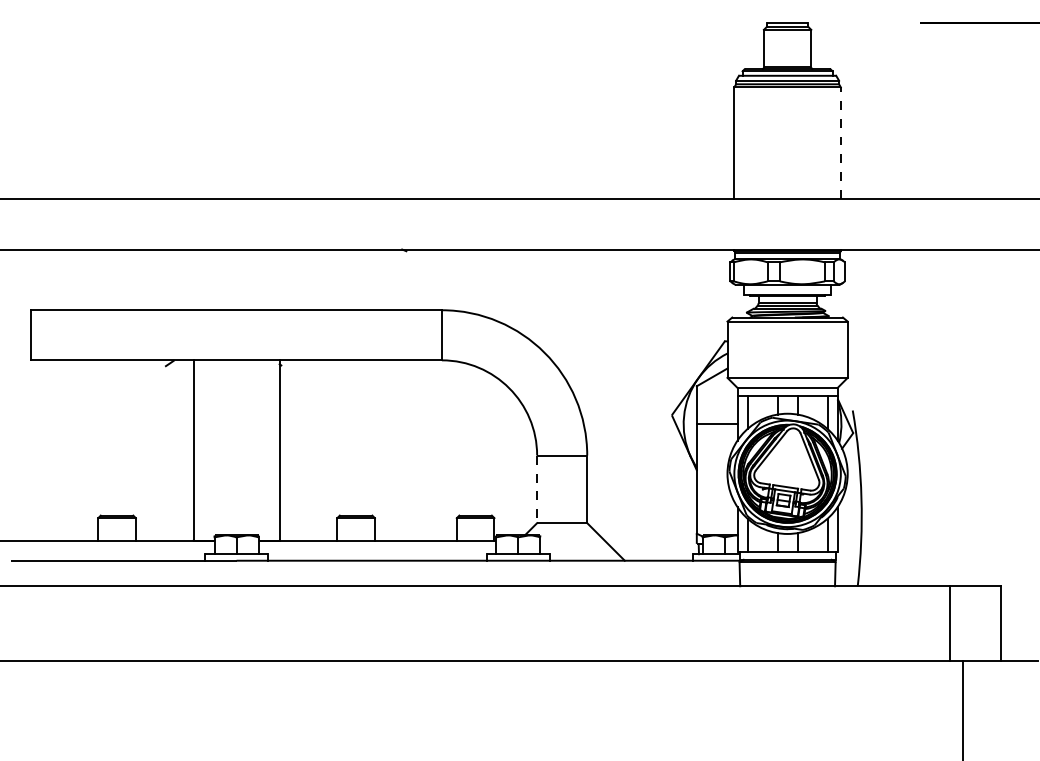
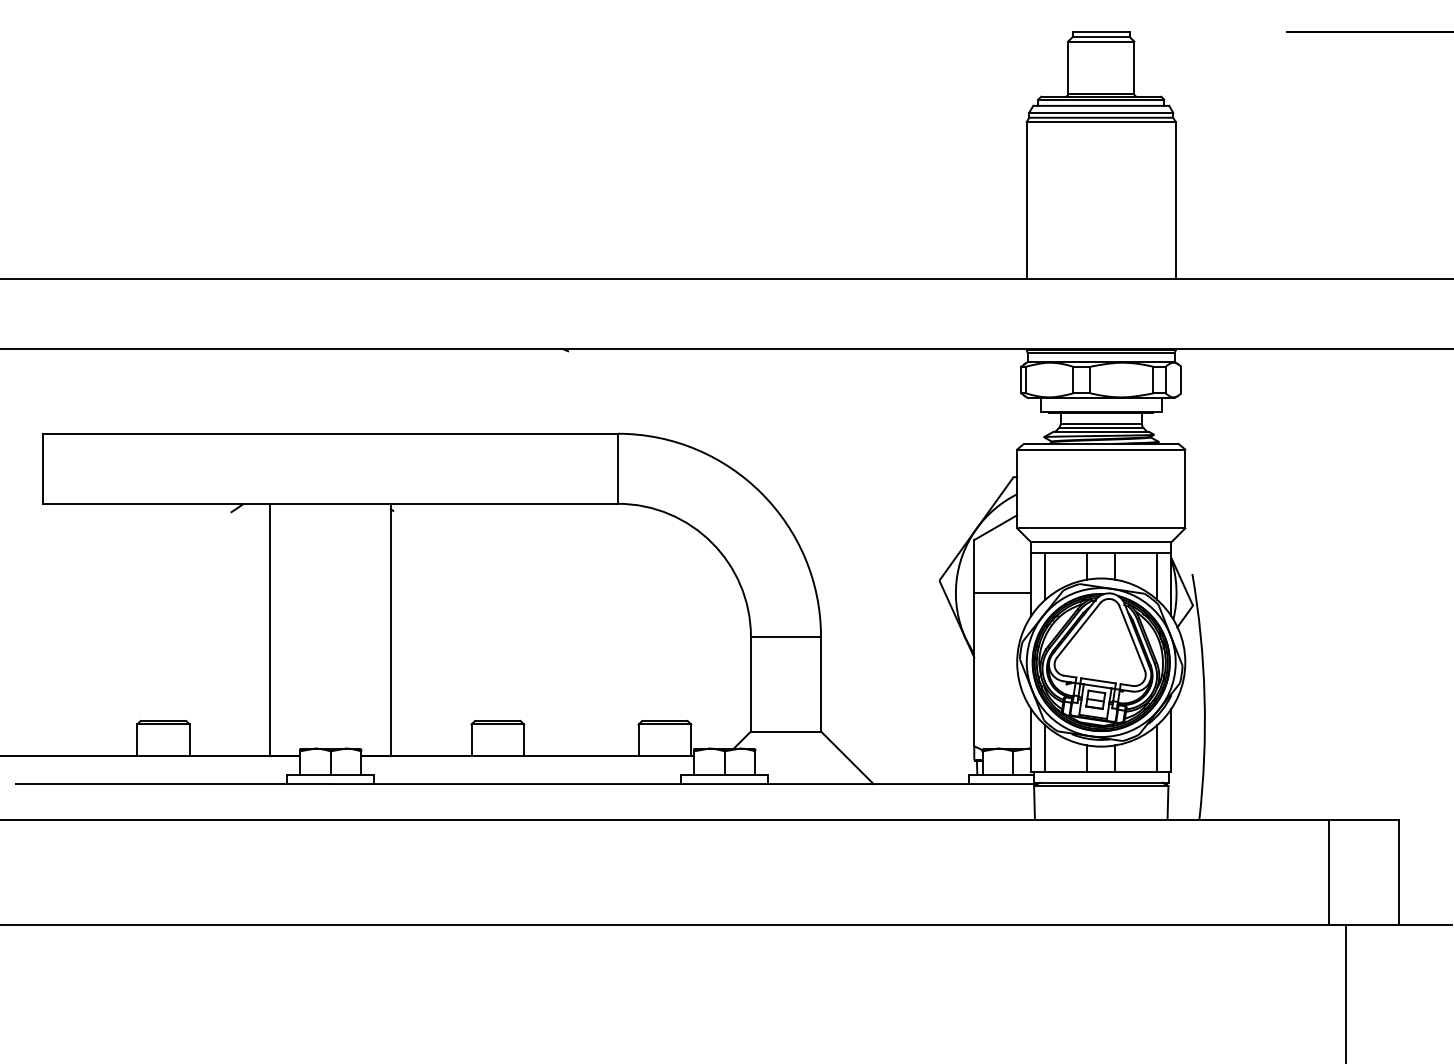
line: (840, 142) -> (1175, 199), dashed -> solid
line: (537, 489) -> (751, 684), dashed -> solid

